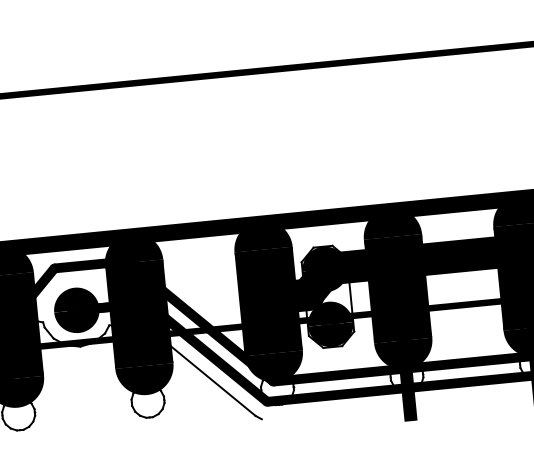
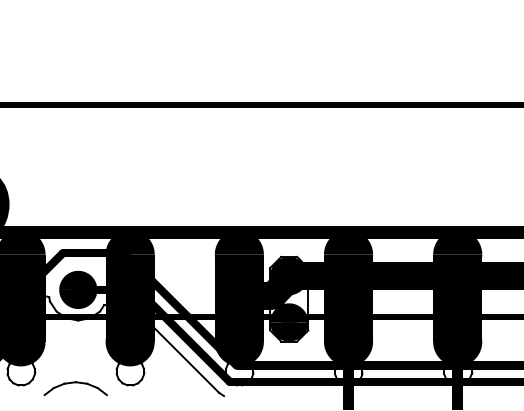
part: (84, 427) -> (75, 388), added

